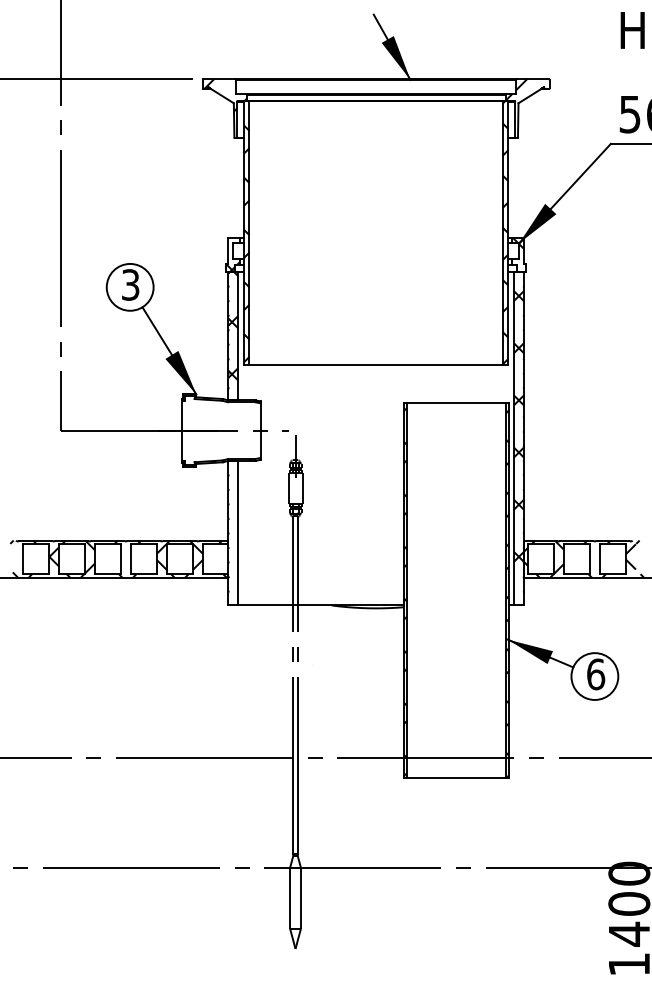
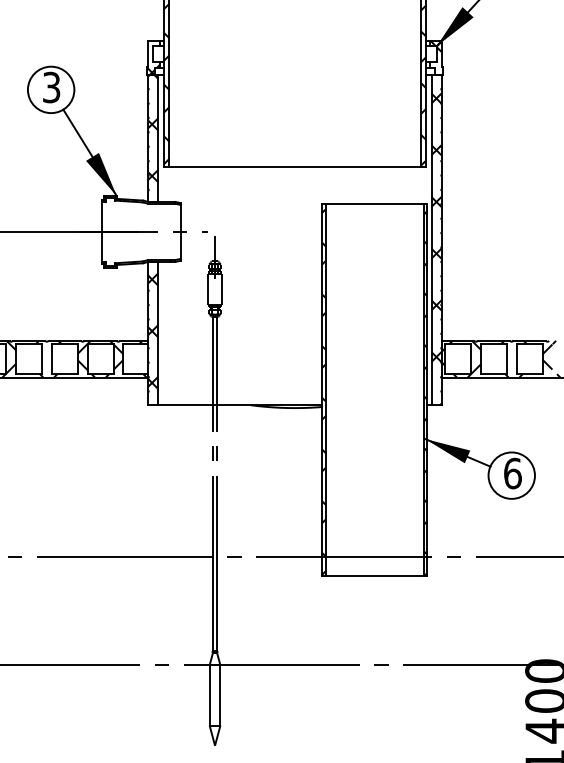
hatch: (233, 530) -> (153, 330), added

